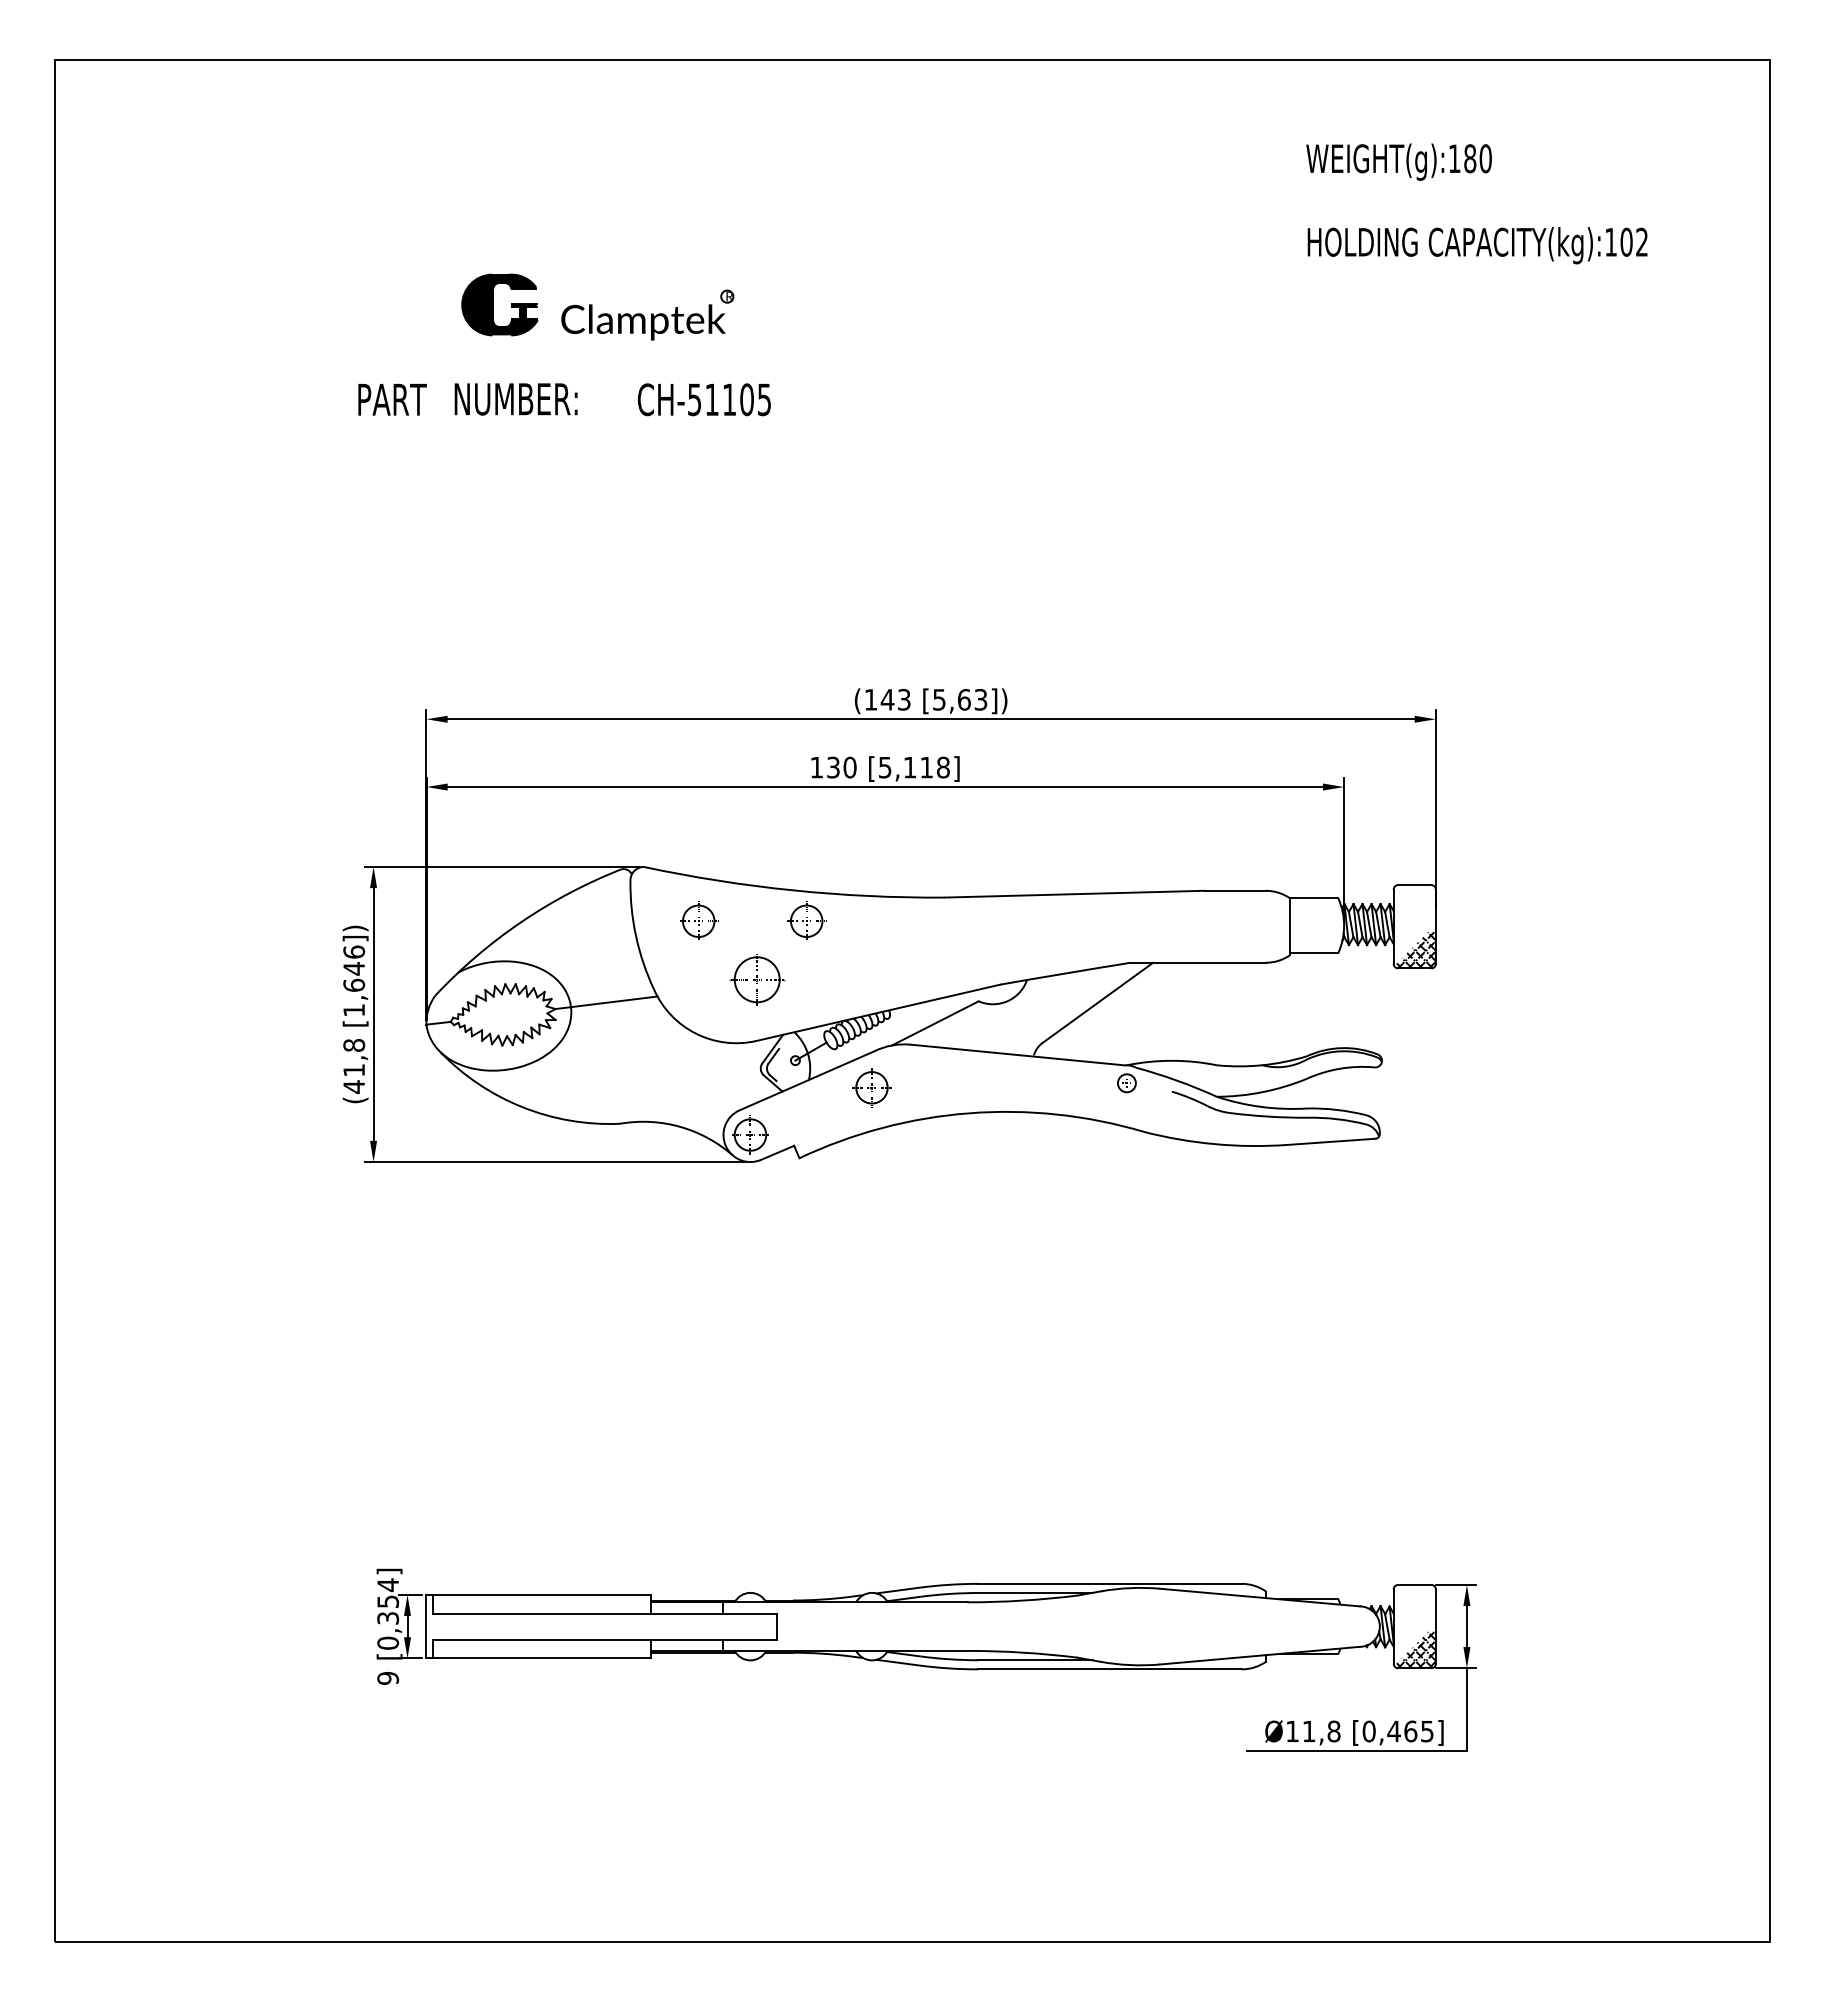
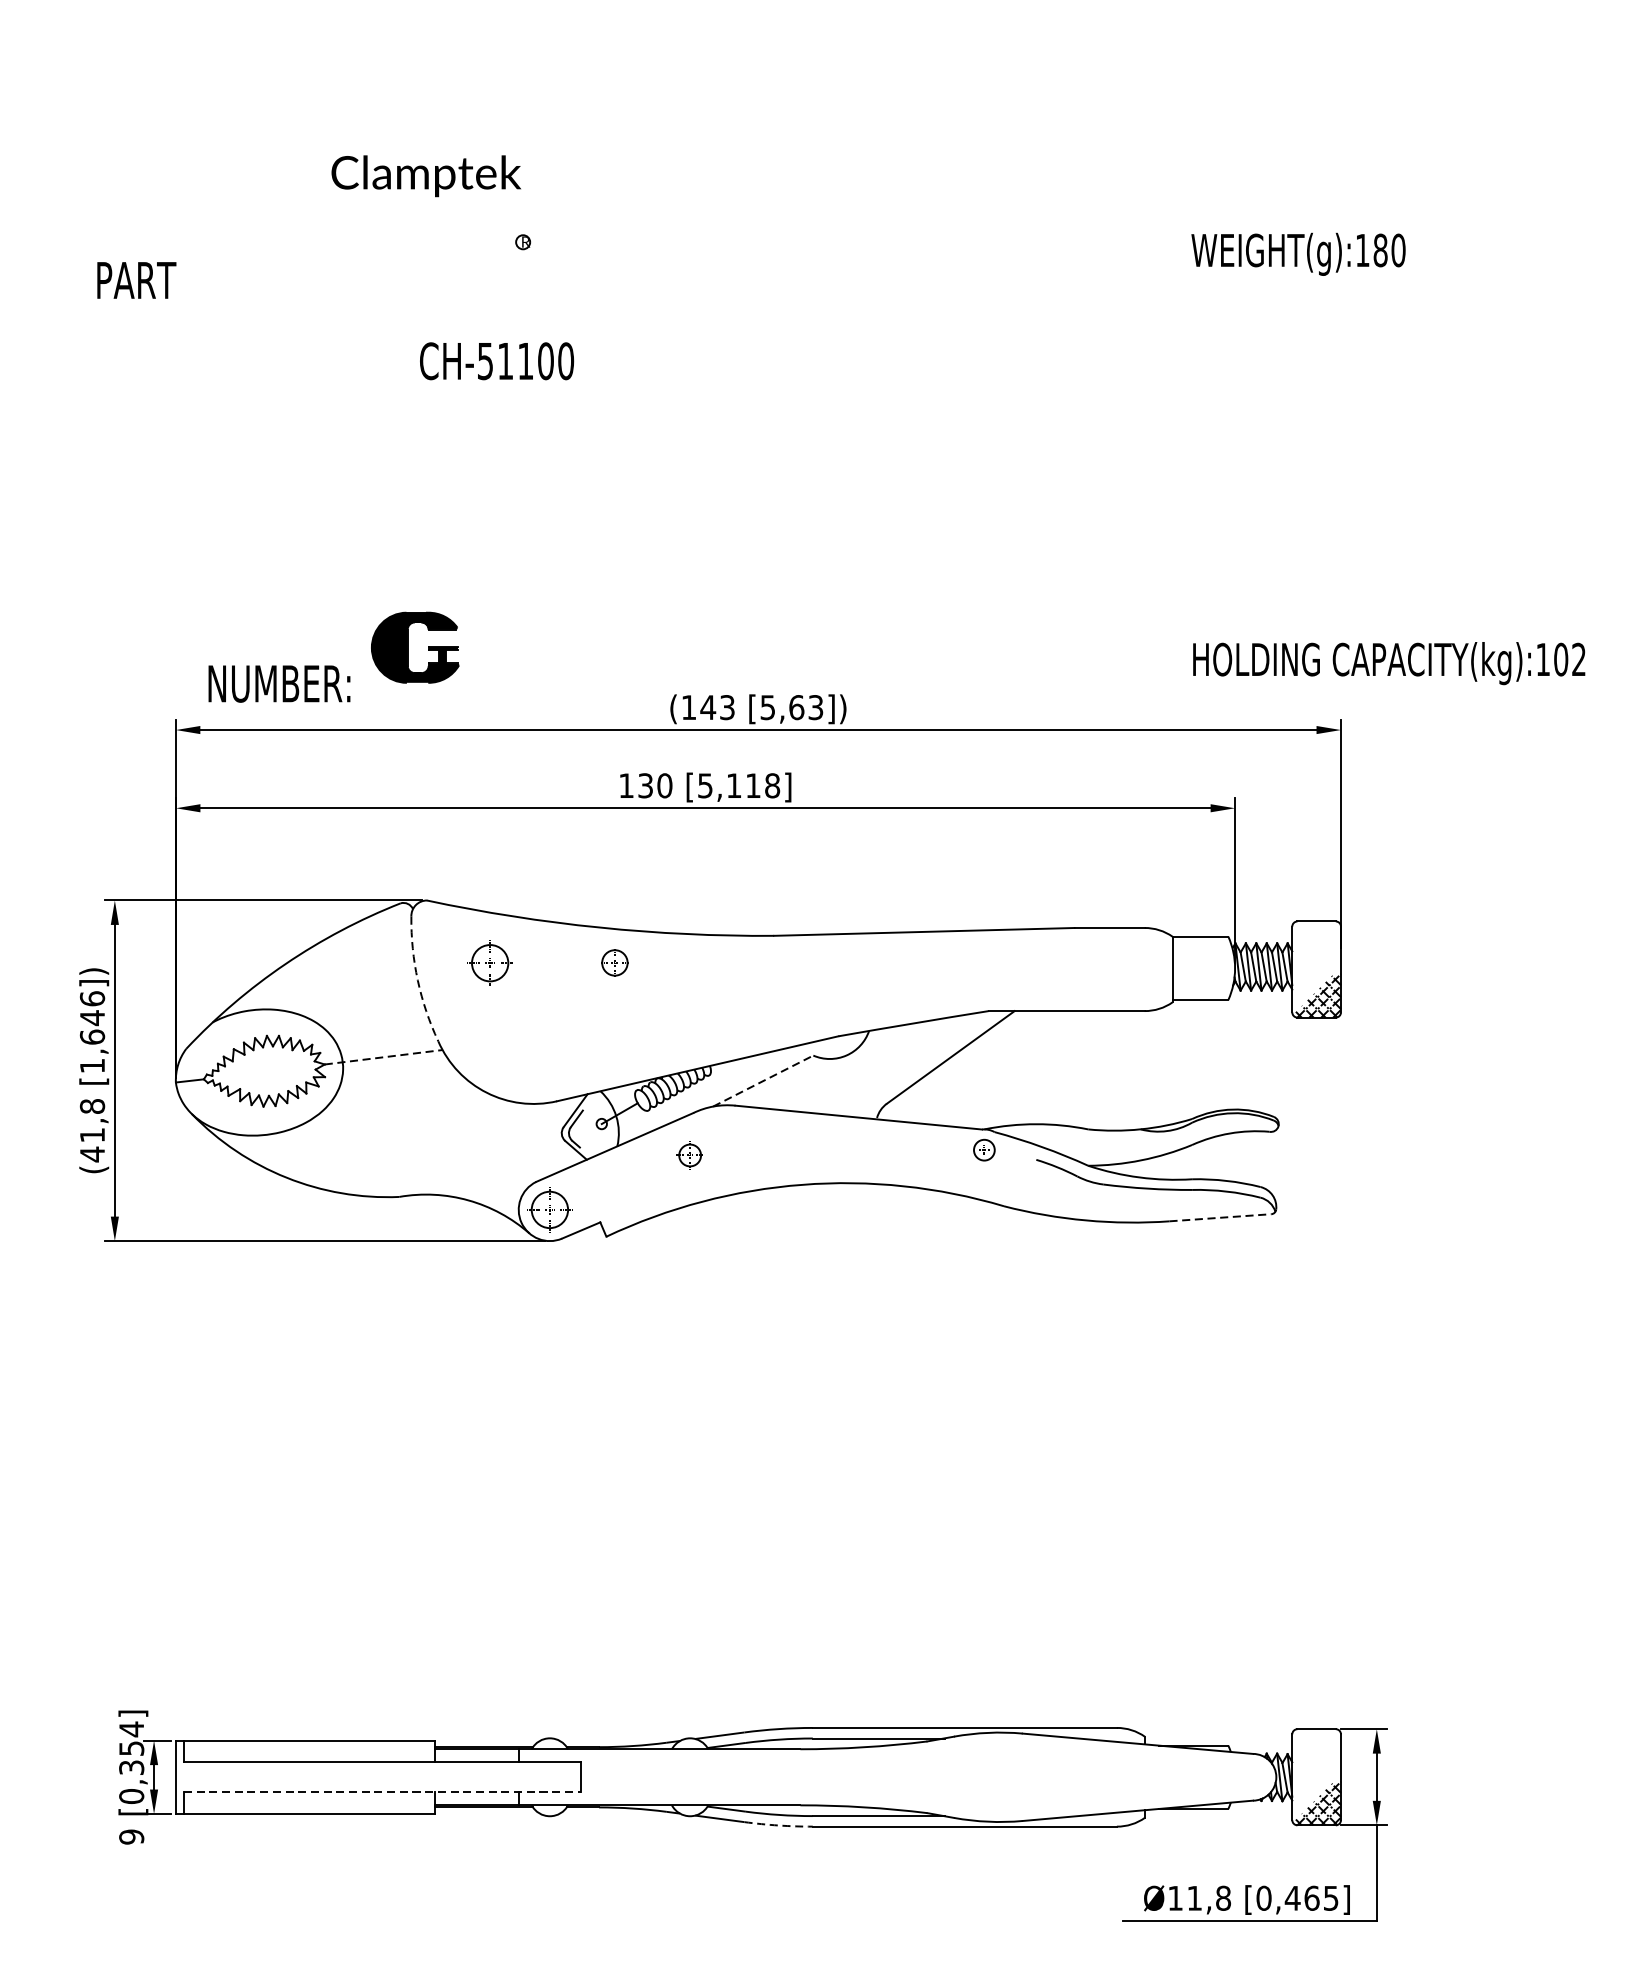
text: (1398, 161) -> (1297, 253), moved
text: (1477, 245) -> (1389, 663), moved
part: (499, 304) -> (414, 647), moved
text: (643, 322) -> (426, 176), moved
text: (392, 399) -> (136, 280), moved
text: (515, 399) -> (278, 684), moved
text: (764, 399) -> (566, 360), CH-51105 -> CH-51100
part: (806, 920) -> (614, 962), size x0.7
arc: (636, 936) -> (418, 980), solid -> dashed
part: (757, 979) -> (558, 1030), removed
line: (606, 1002) -> (383, 1056), solid -> dashed
line: (935, 1023) -> (763, 1081), solid -> dashed
part: (871, 1087) -> (689, 1155), size x0.6
line: (1331, 1141) -> (1220, 1217), solid -> dashed
line: (605, 1639) -> (382, 1792), solid -> dashed
arc: (948, 1668) -> (778, 1825), solid -> dashed

